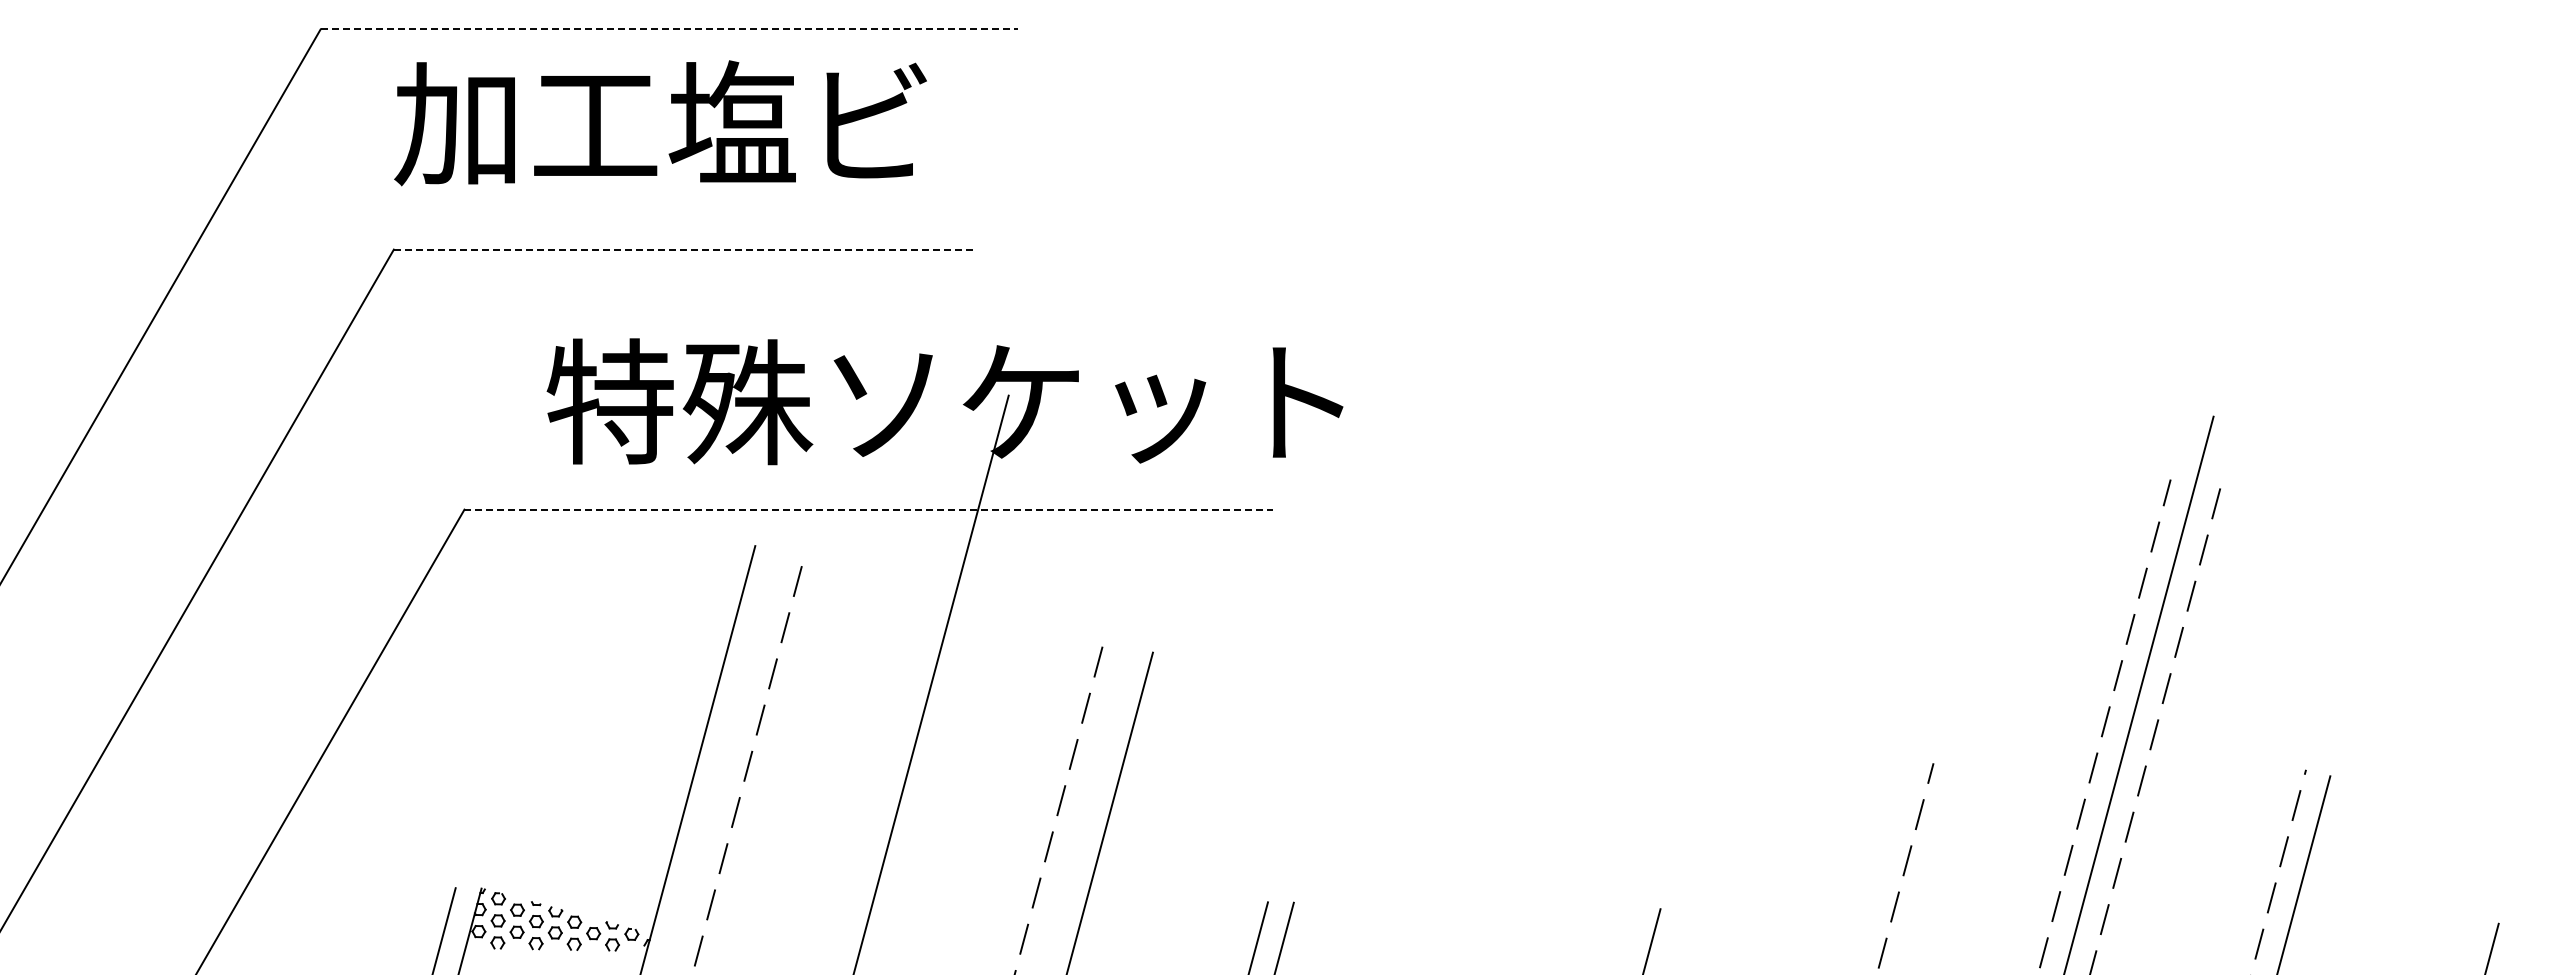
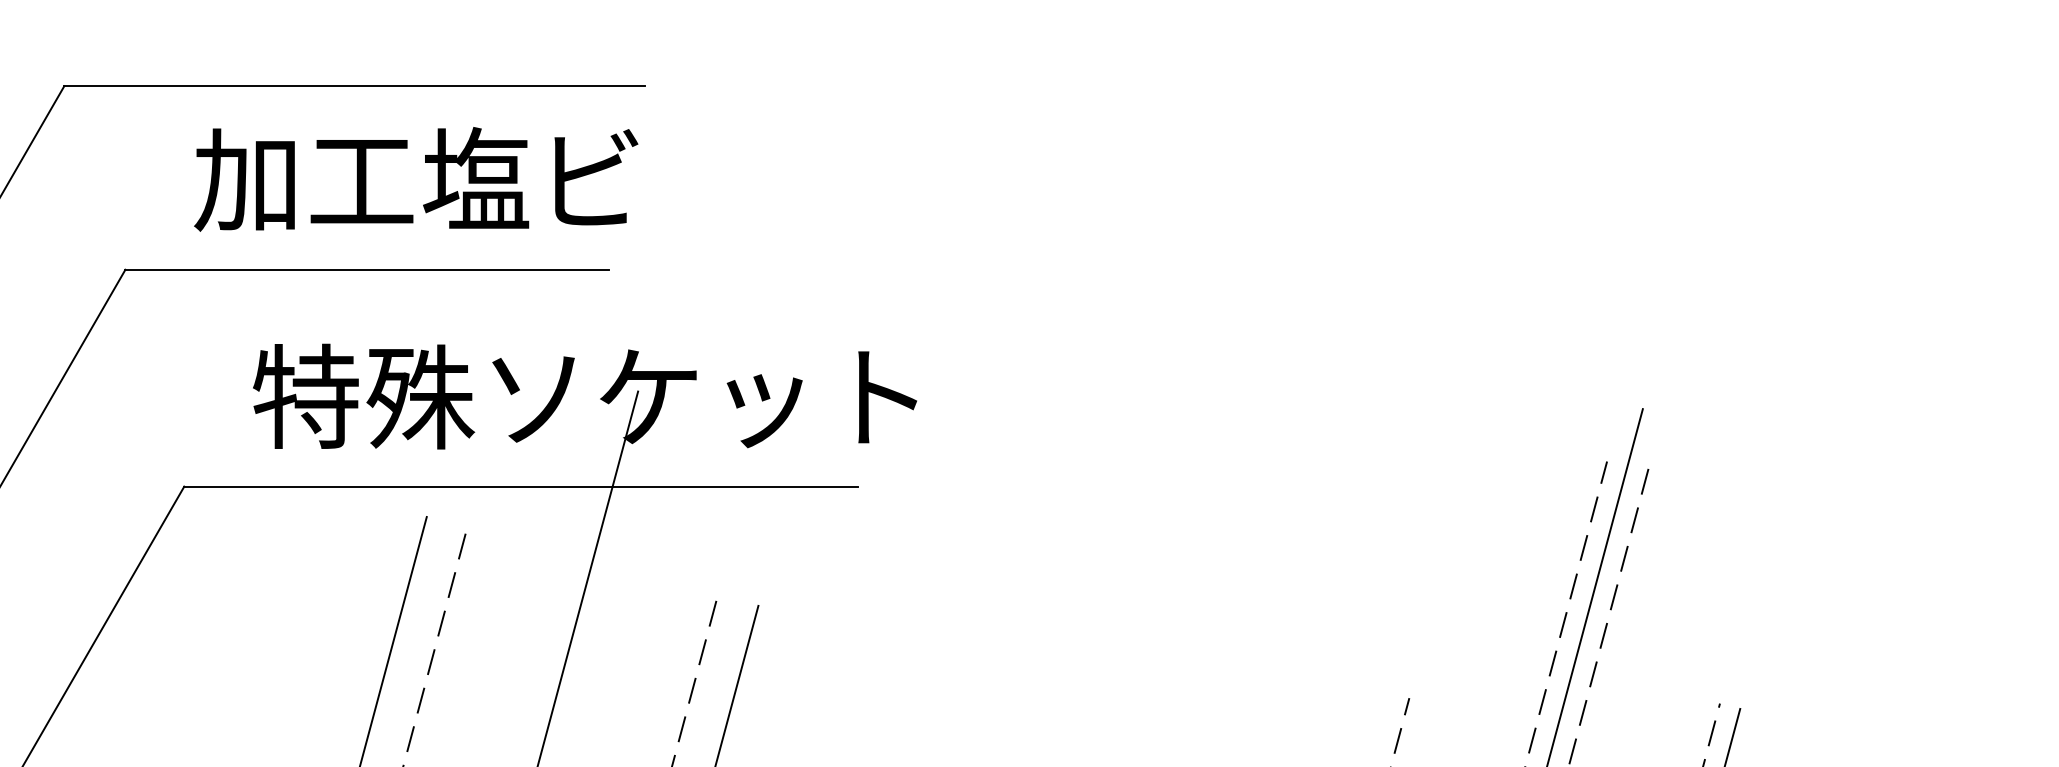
line: (669, 29) -> (355, 86), dashed -> solid
text: (660, 123) -> (416, 179), moved
line: (684, 249) -> (367, 269), dashed -> solid
line: (869, 509) -> (522, 486), dashed -> solid

